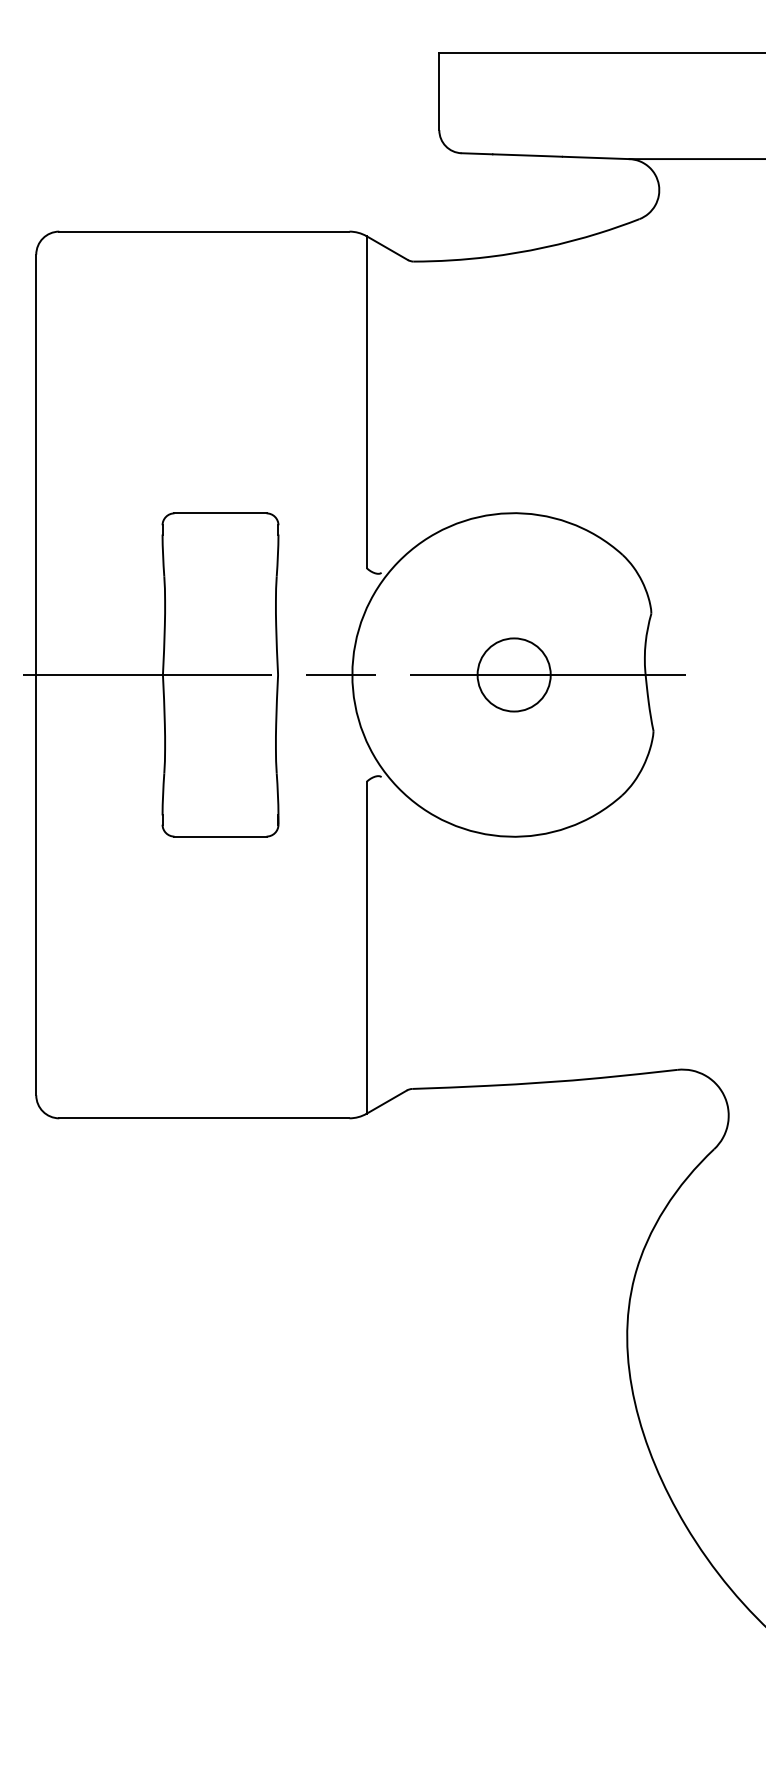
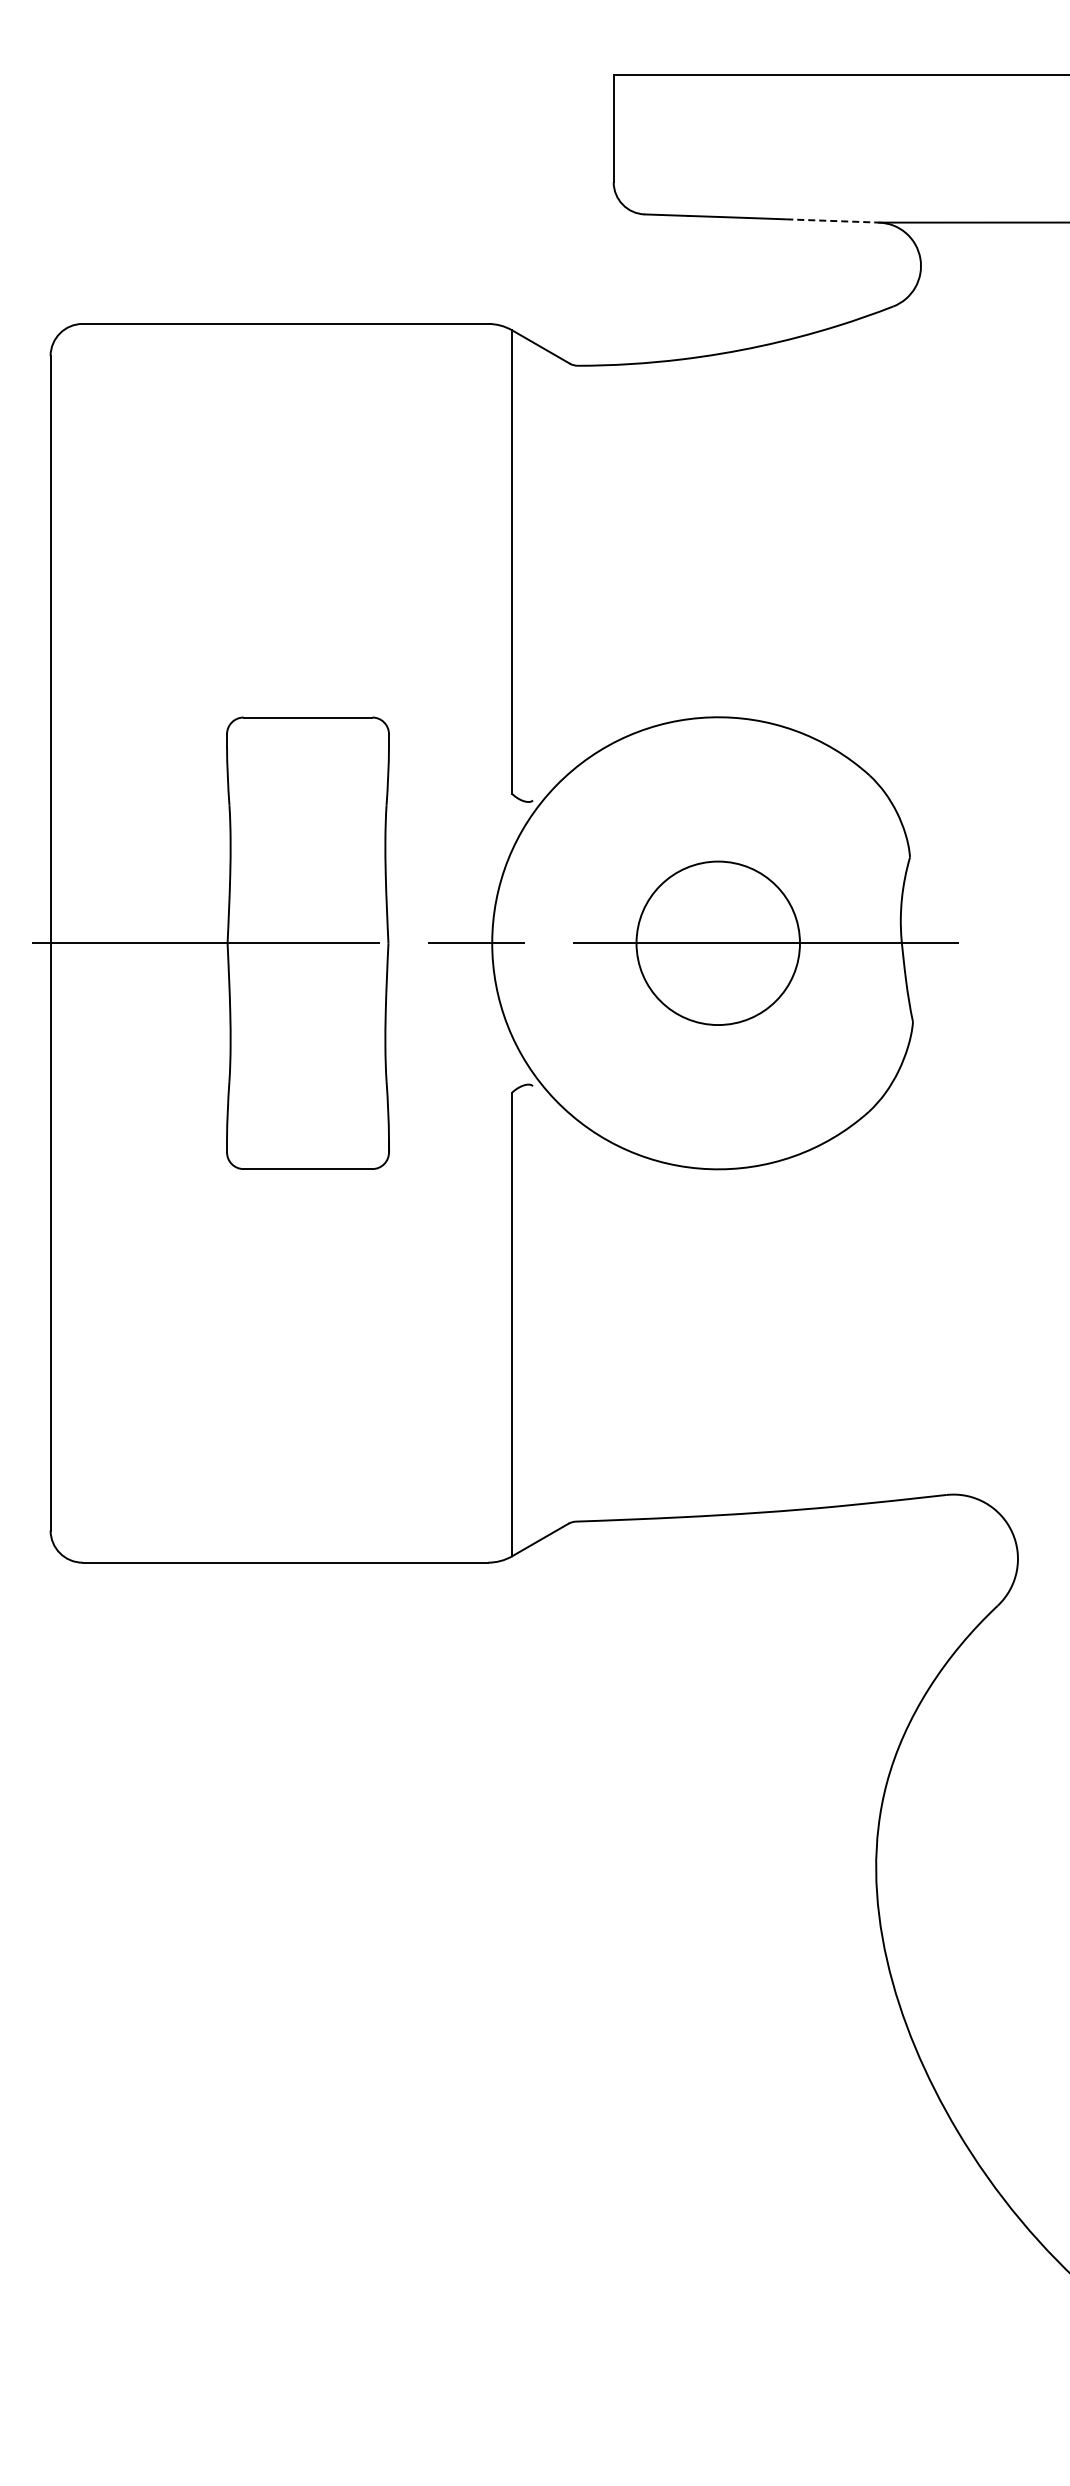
line: (596, 158) -> (833, 221), solid -> dashed
circle: (514, 675) -> (718, 943), size x1.6

